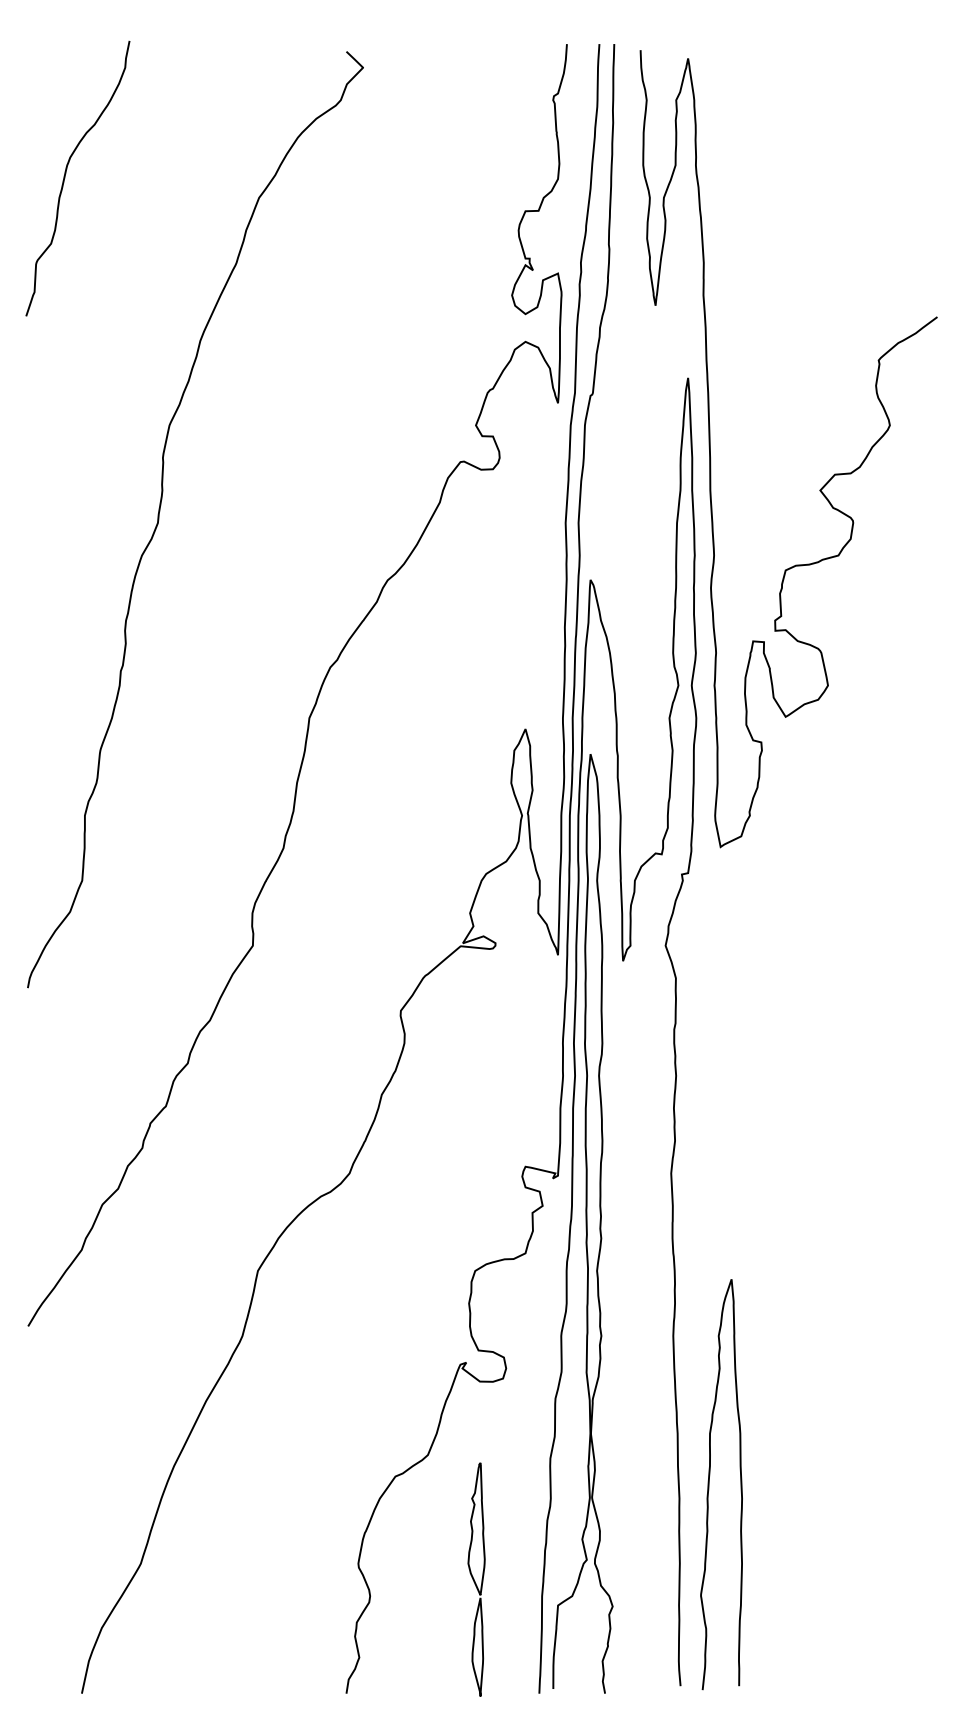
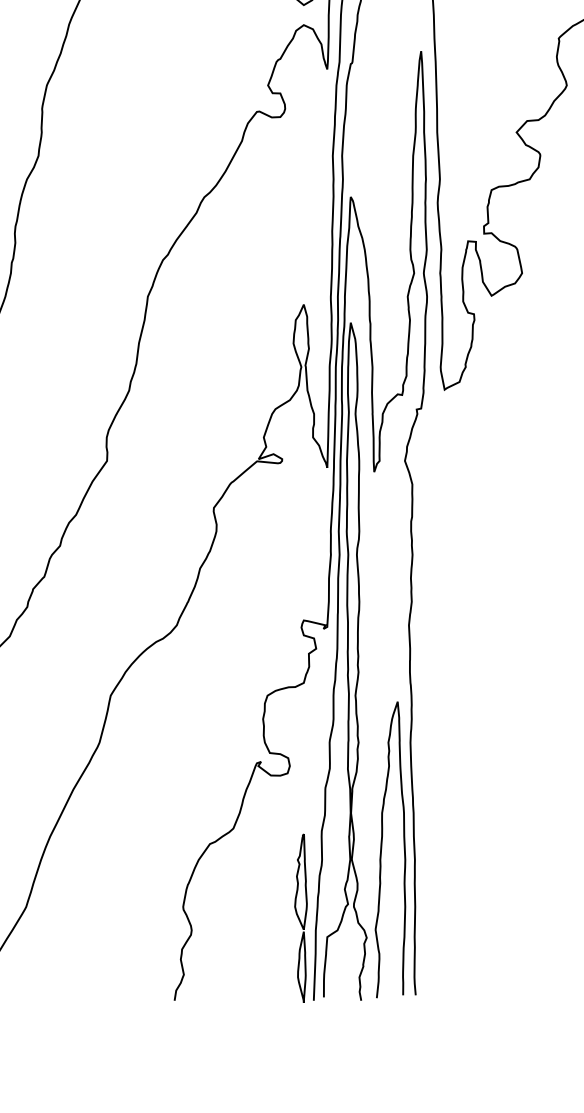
curve: (709, 1484) -> (381, 849), moved
part: (476, 1579) -> (300, 918), moved

